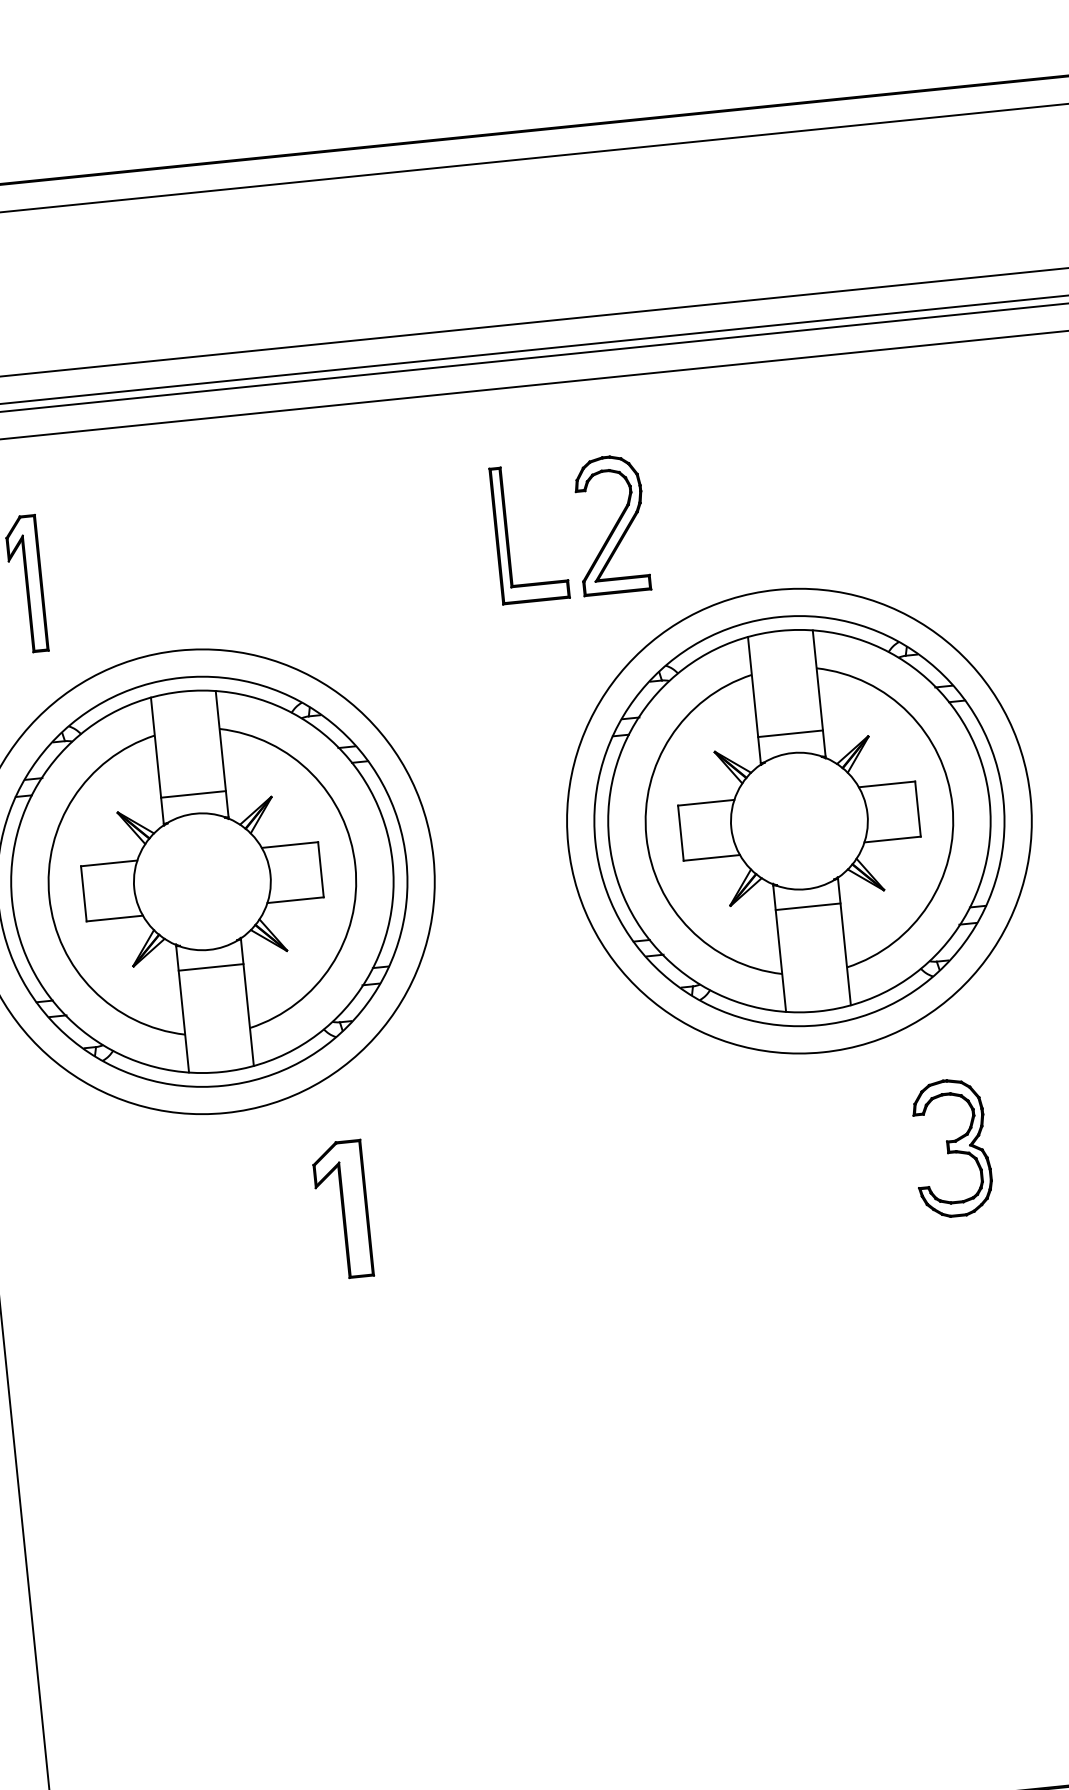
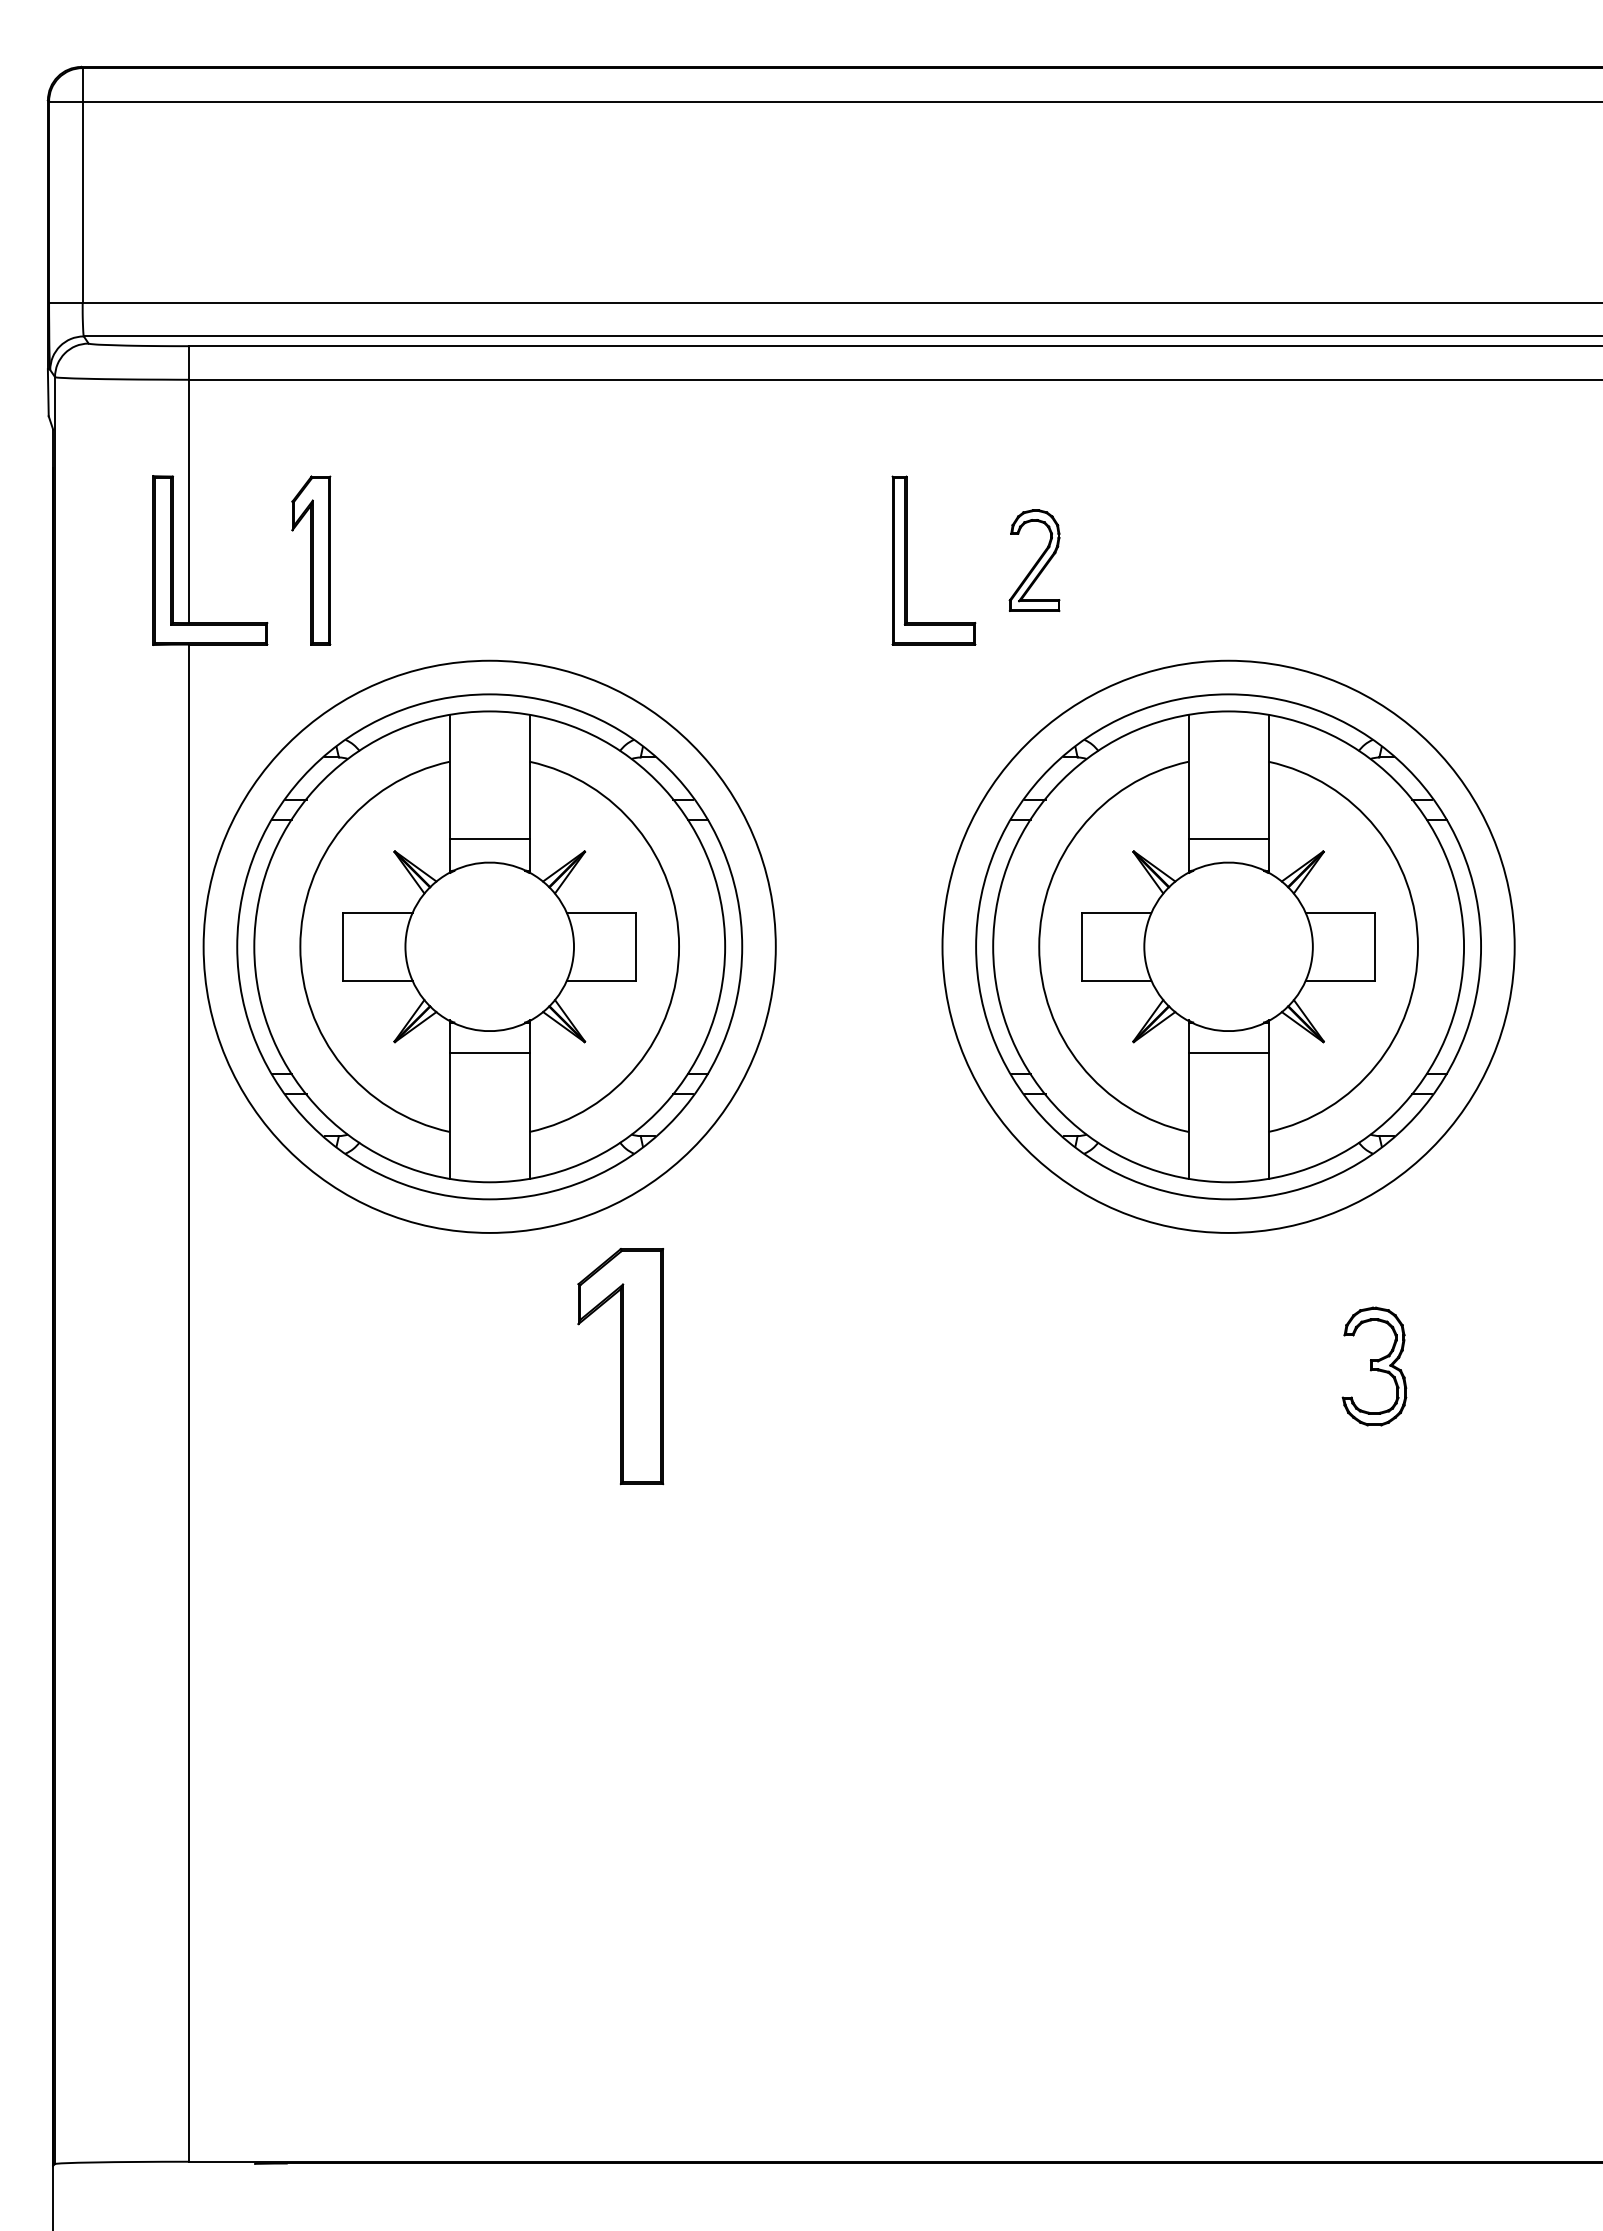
part: (610, 524) -> (1034, 560), size x0.6
part: (951, 1148) -> (1374, 1366), size x0.7
part: (342, 1210) -> (620, 1366), size x1.4

